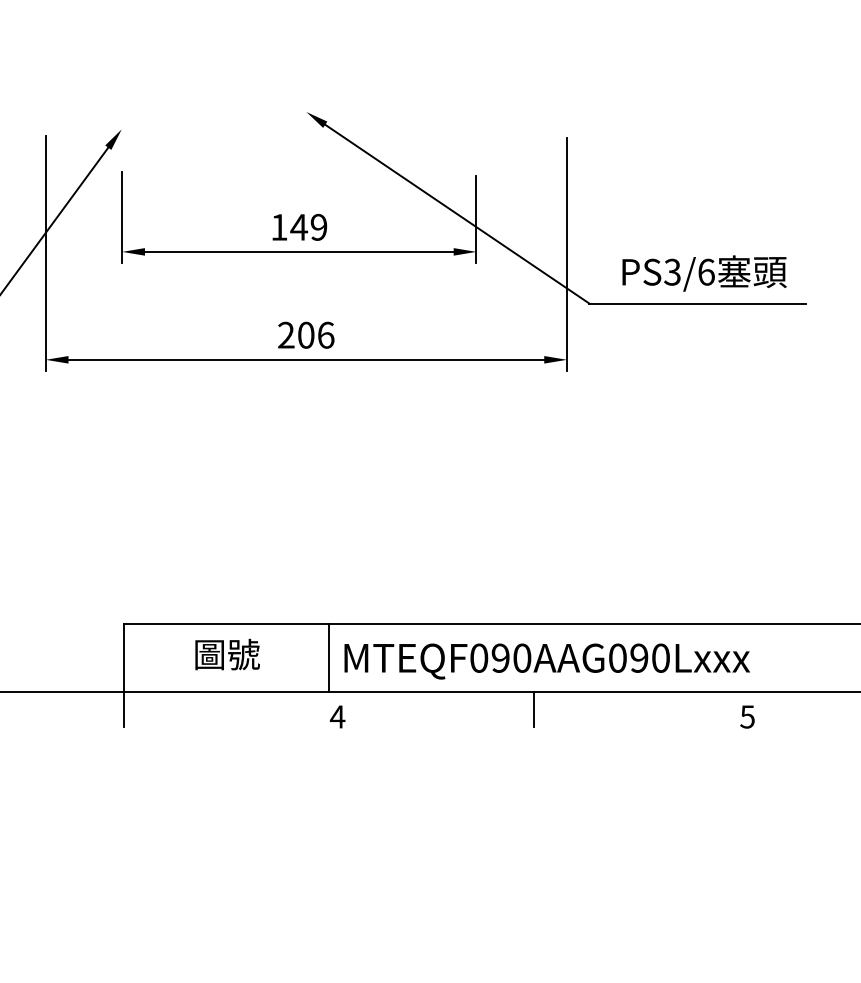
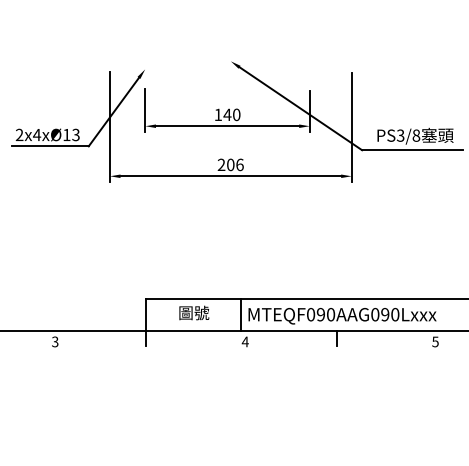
text: (318, 226) -> (236, 114), 149 -> 140
text: (706, 271) -> (416, 135), PS3/6 -> PS3/8

